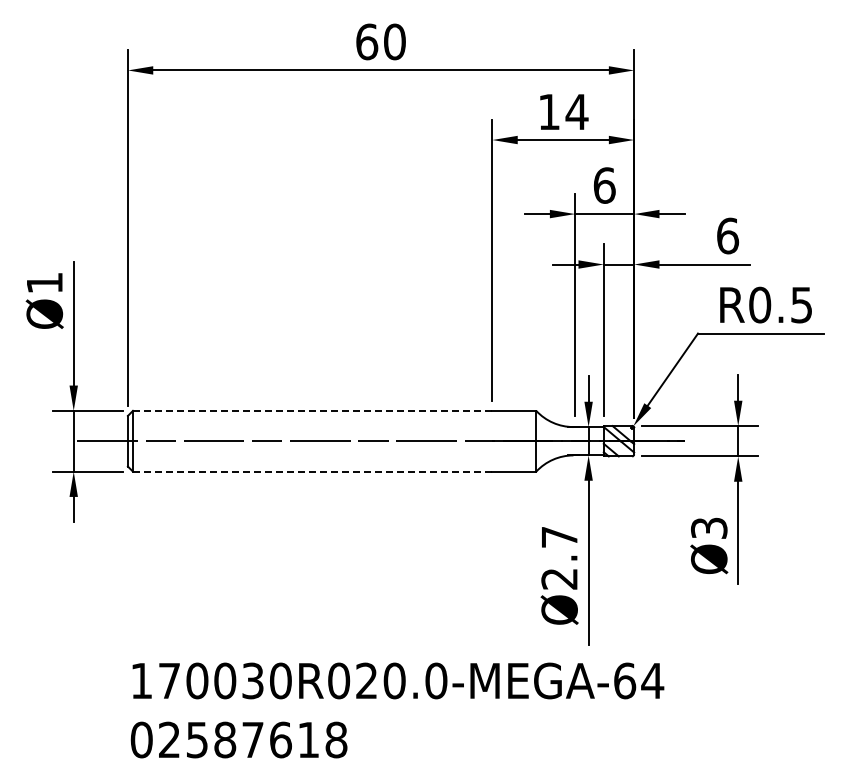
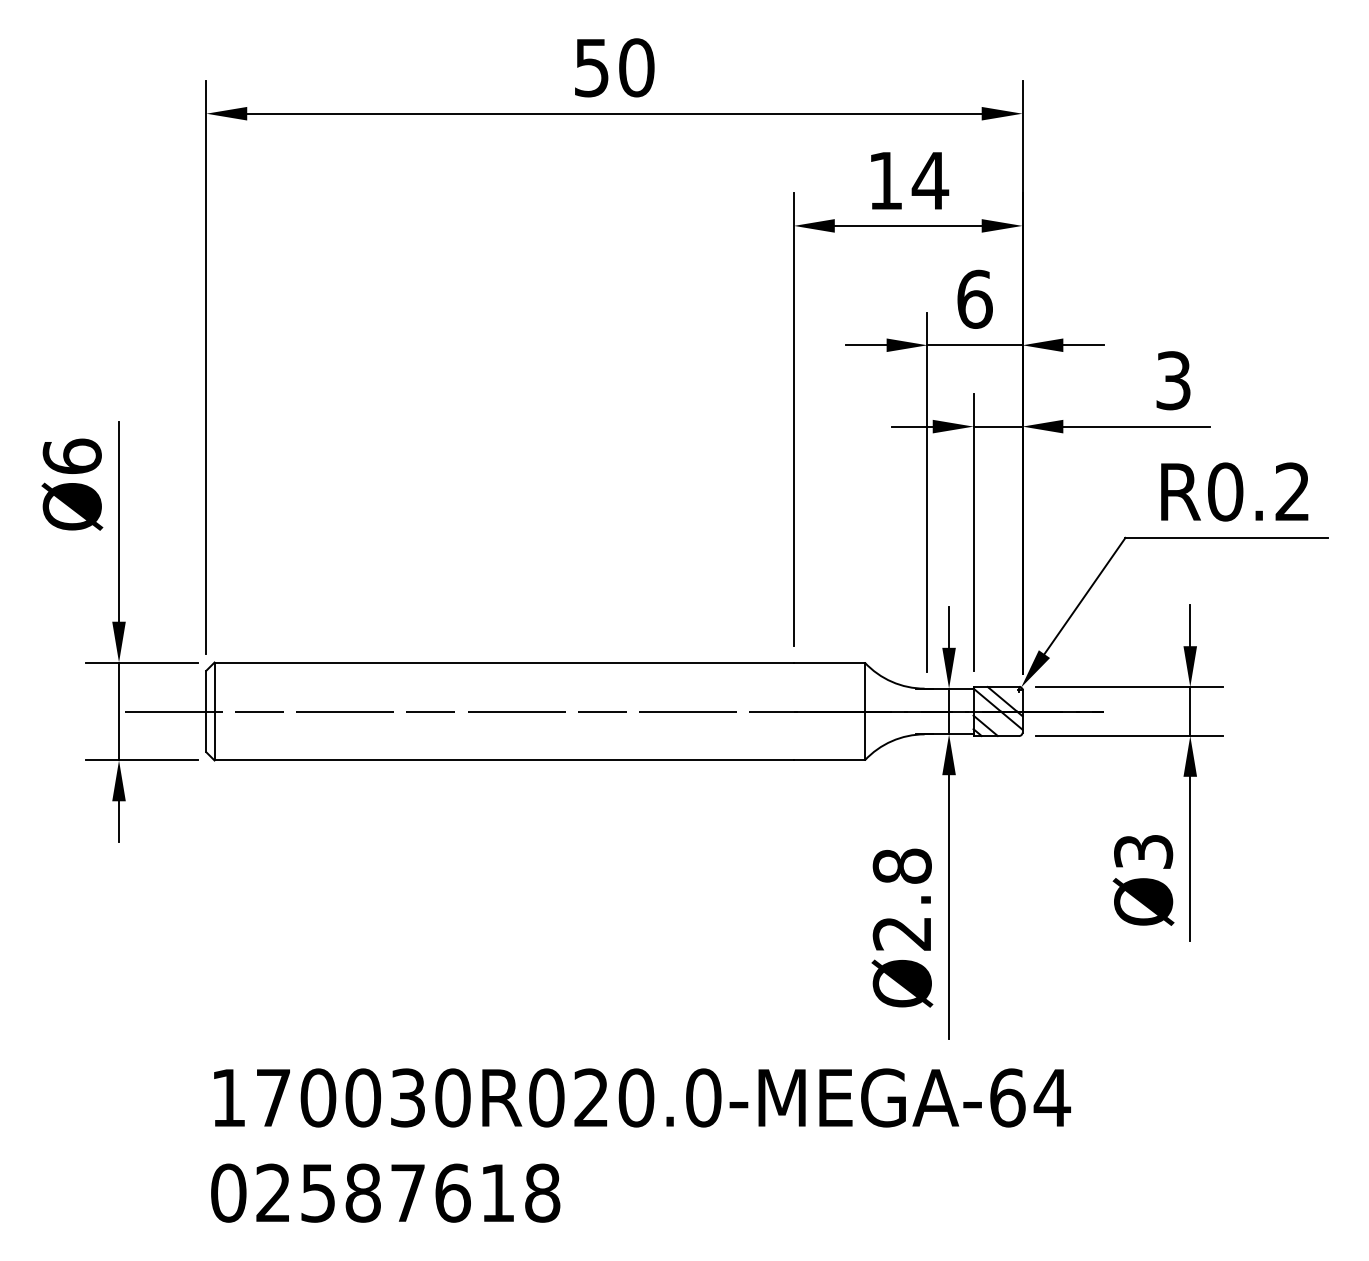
text: (367, 41) -> (592, 67), 60 -> 50
text: (728, 235) -> (1174, 379), 6 -> 3
text: (44, 282) -> (71, 455), Ø1 -> Ø6
text: (801, 304) -> (1292, 491), R0.5 -> R0.2
line: (312, 410) -> (503, 661), dashed -> solid
line: (312, 471) -> (503, 760), dashed -> solid
text: (559, 537) -> (902, 866), Ø2.7 -> Ø2.8

